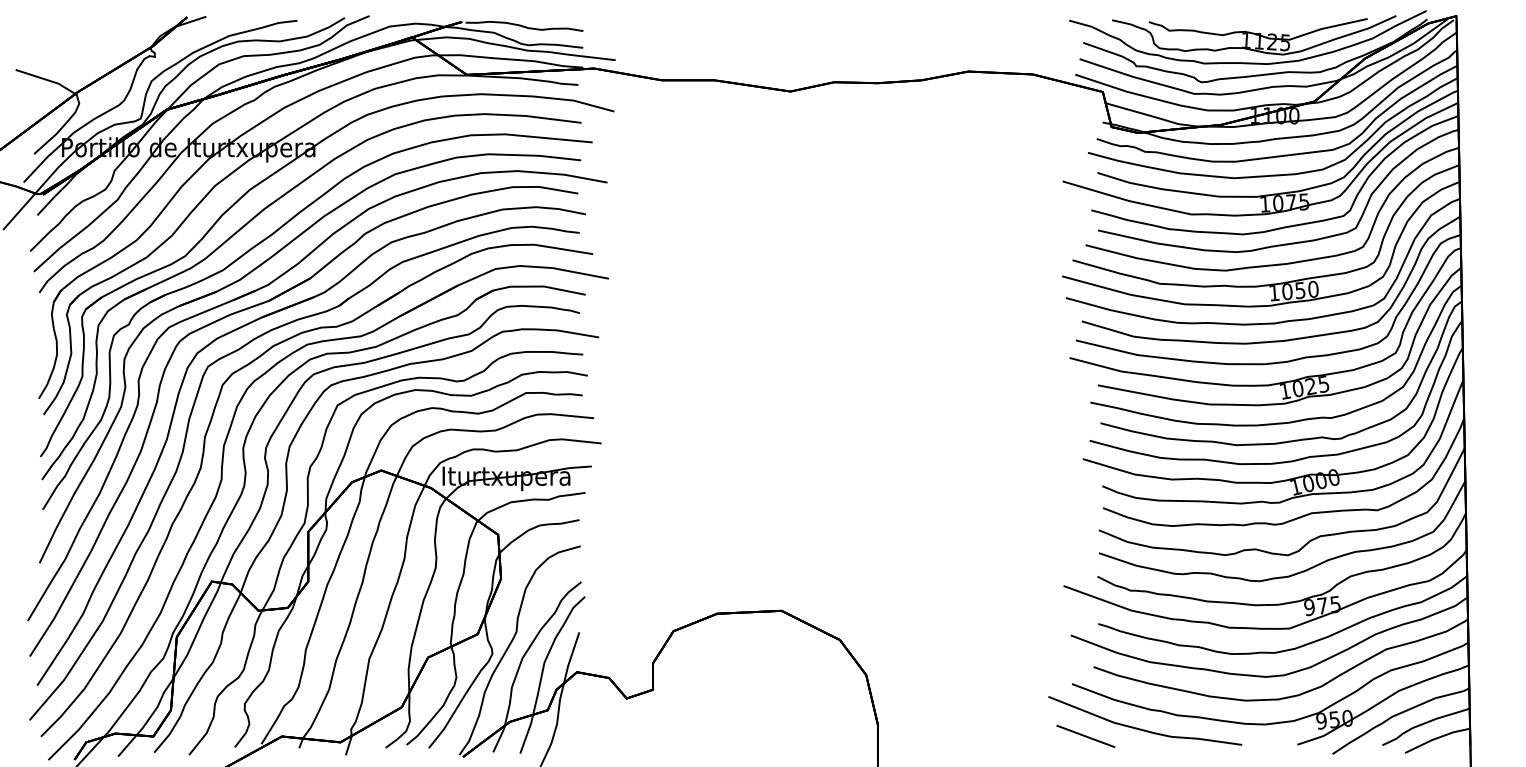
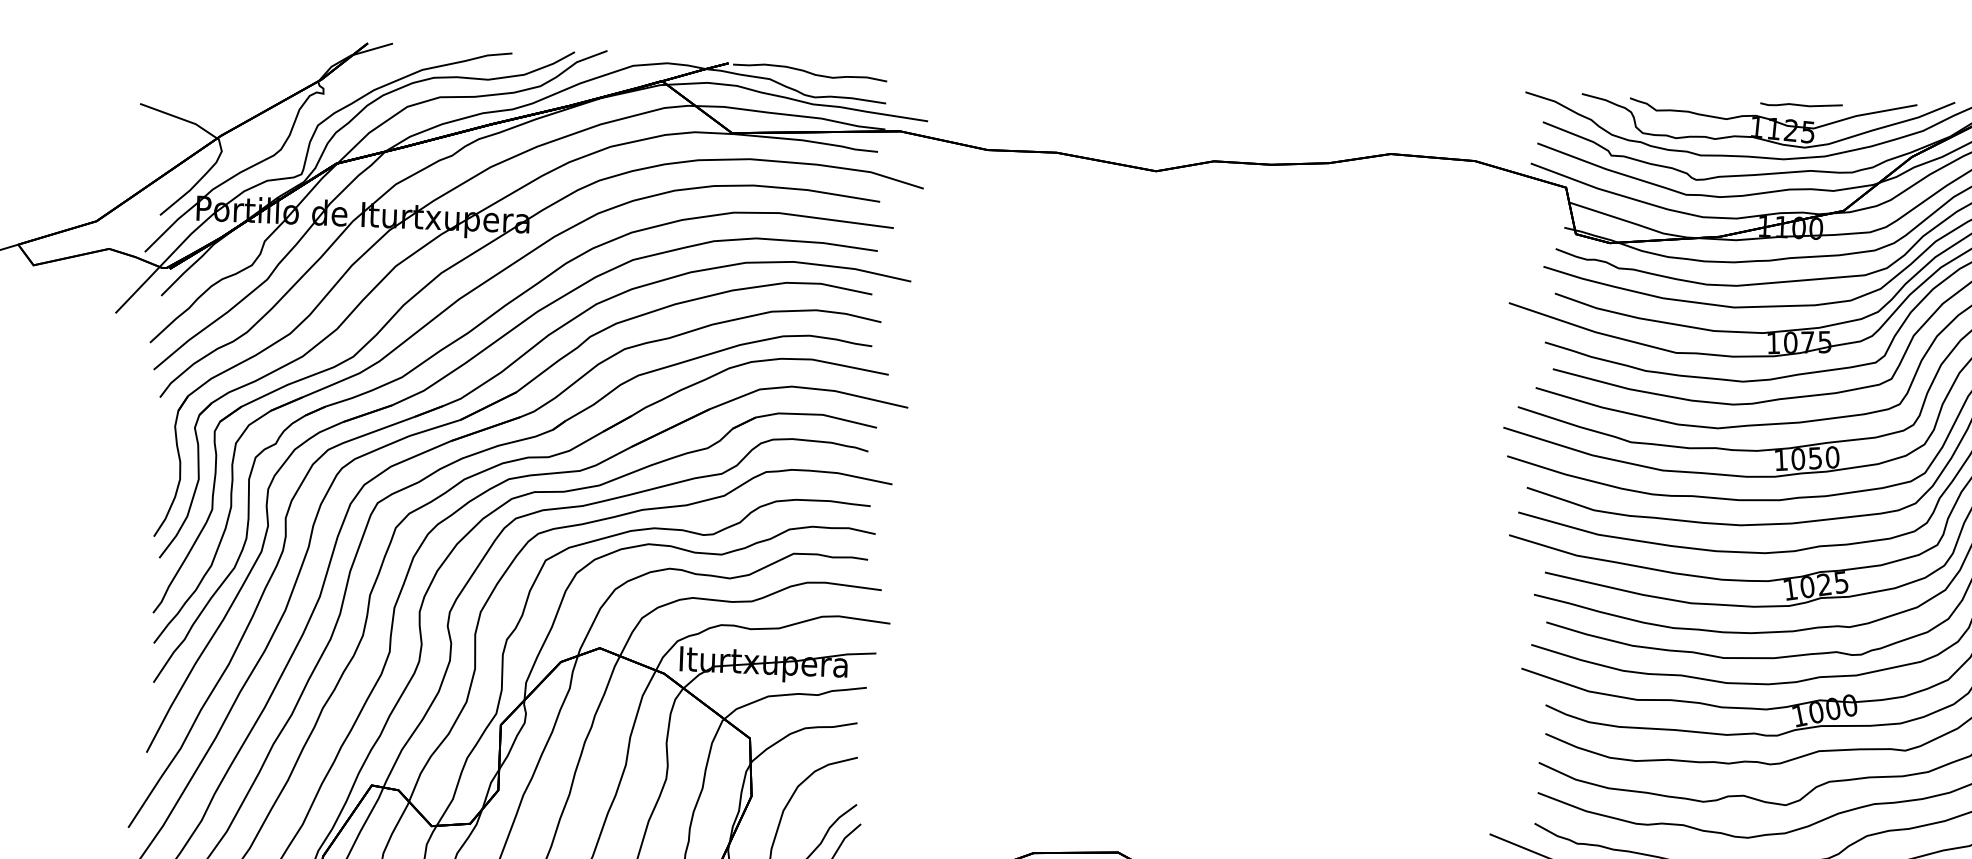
line: (1279, 22) -> (1801, 105), added

